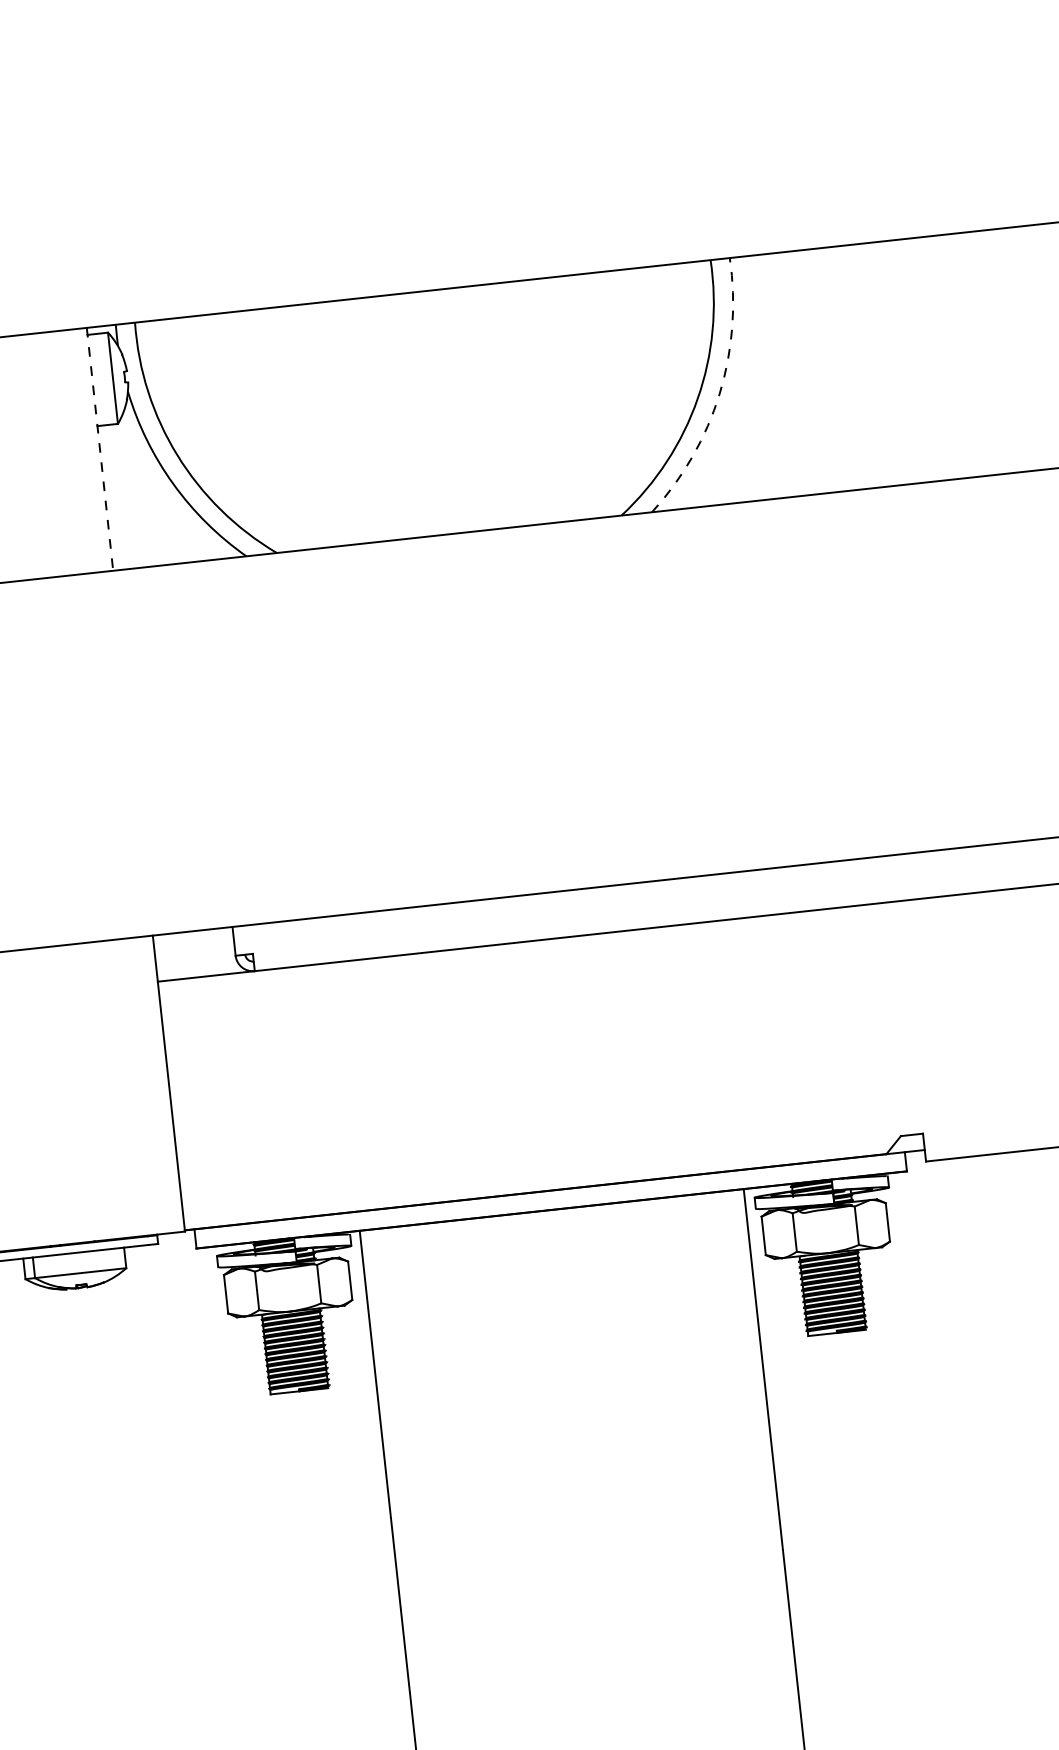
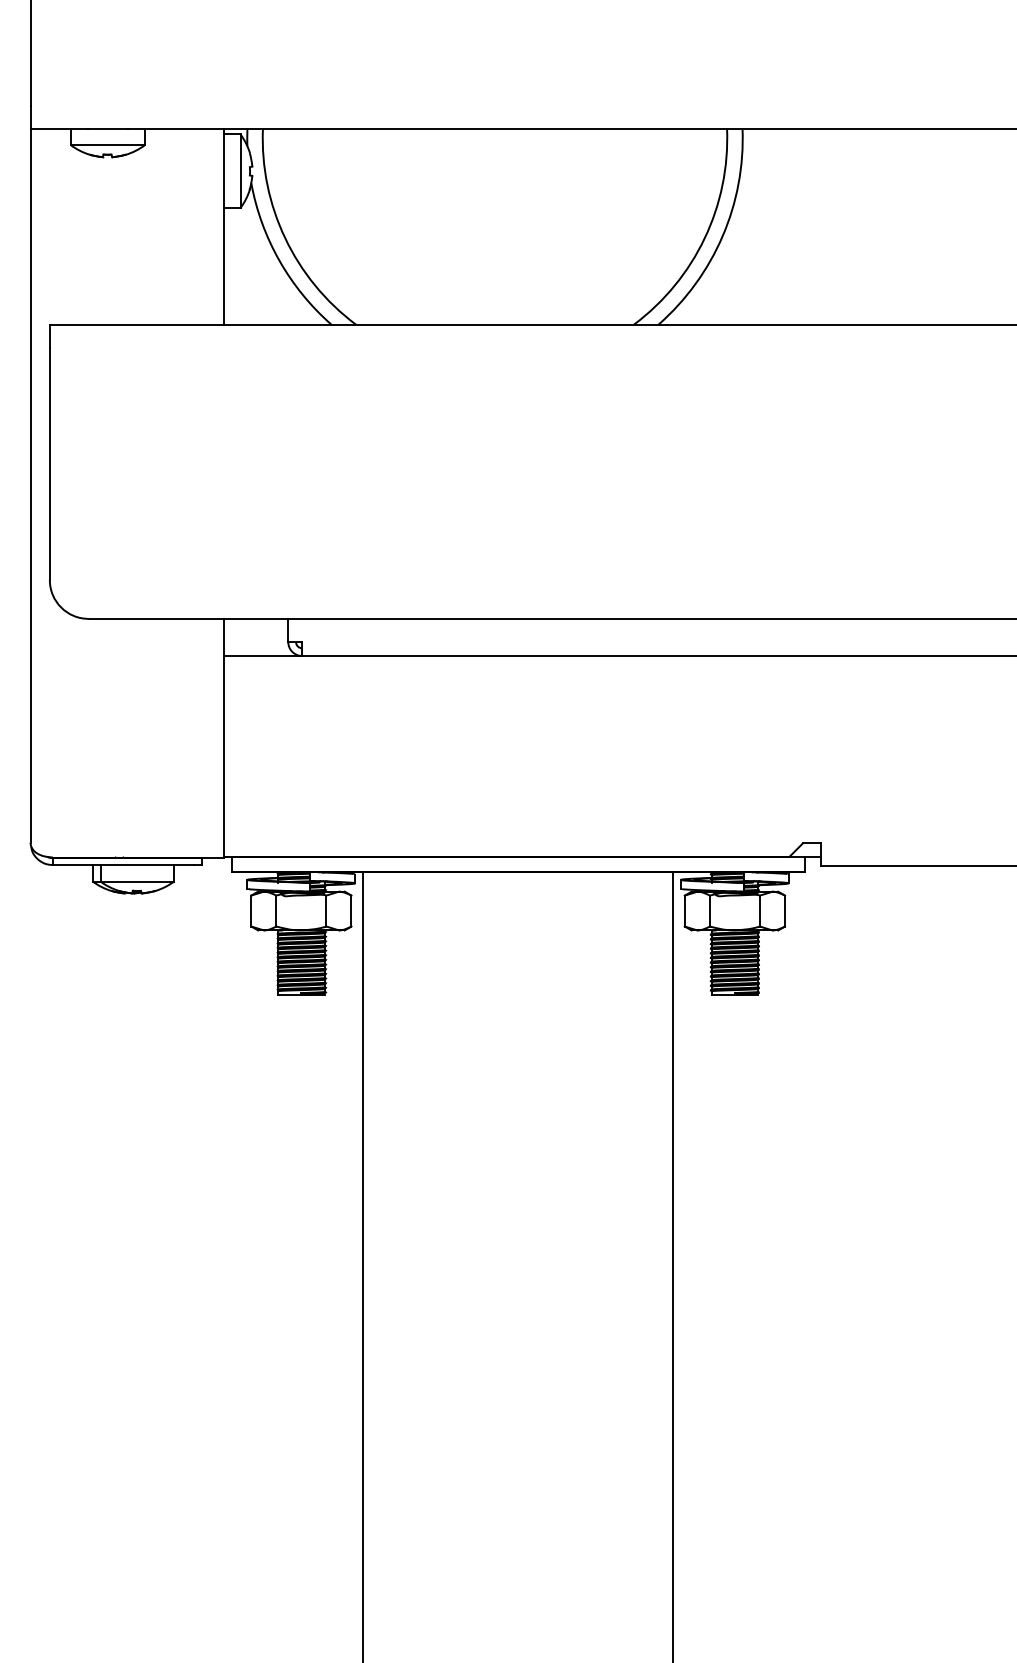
arc: (719, 394) -> (722, 236), dashed -> solid
line: (100, 448) -> (224, 226), dashed -> solid

